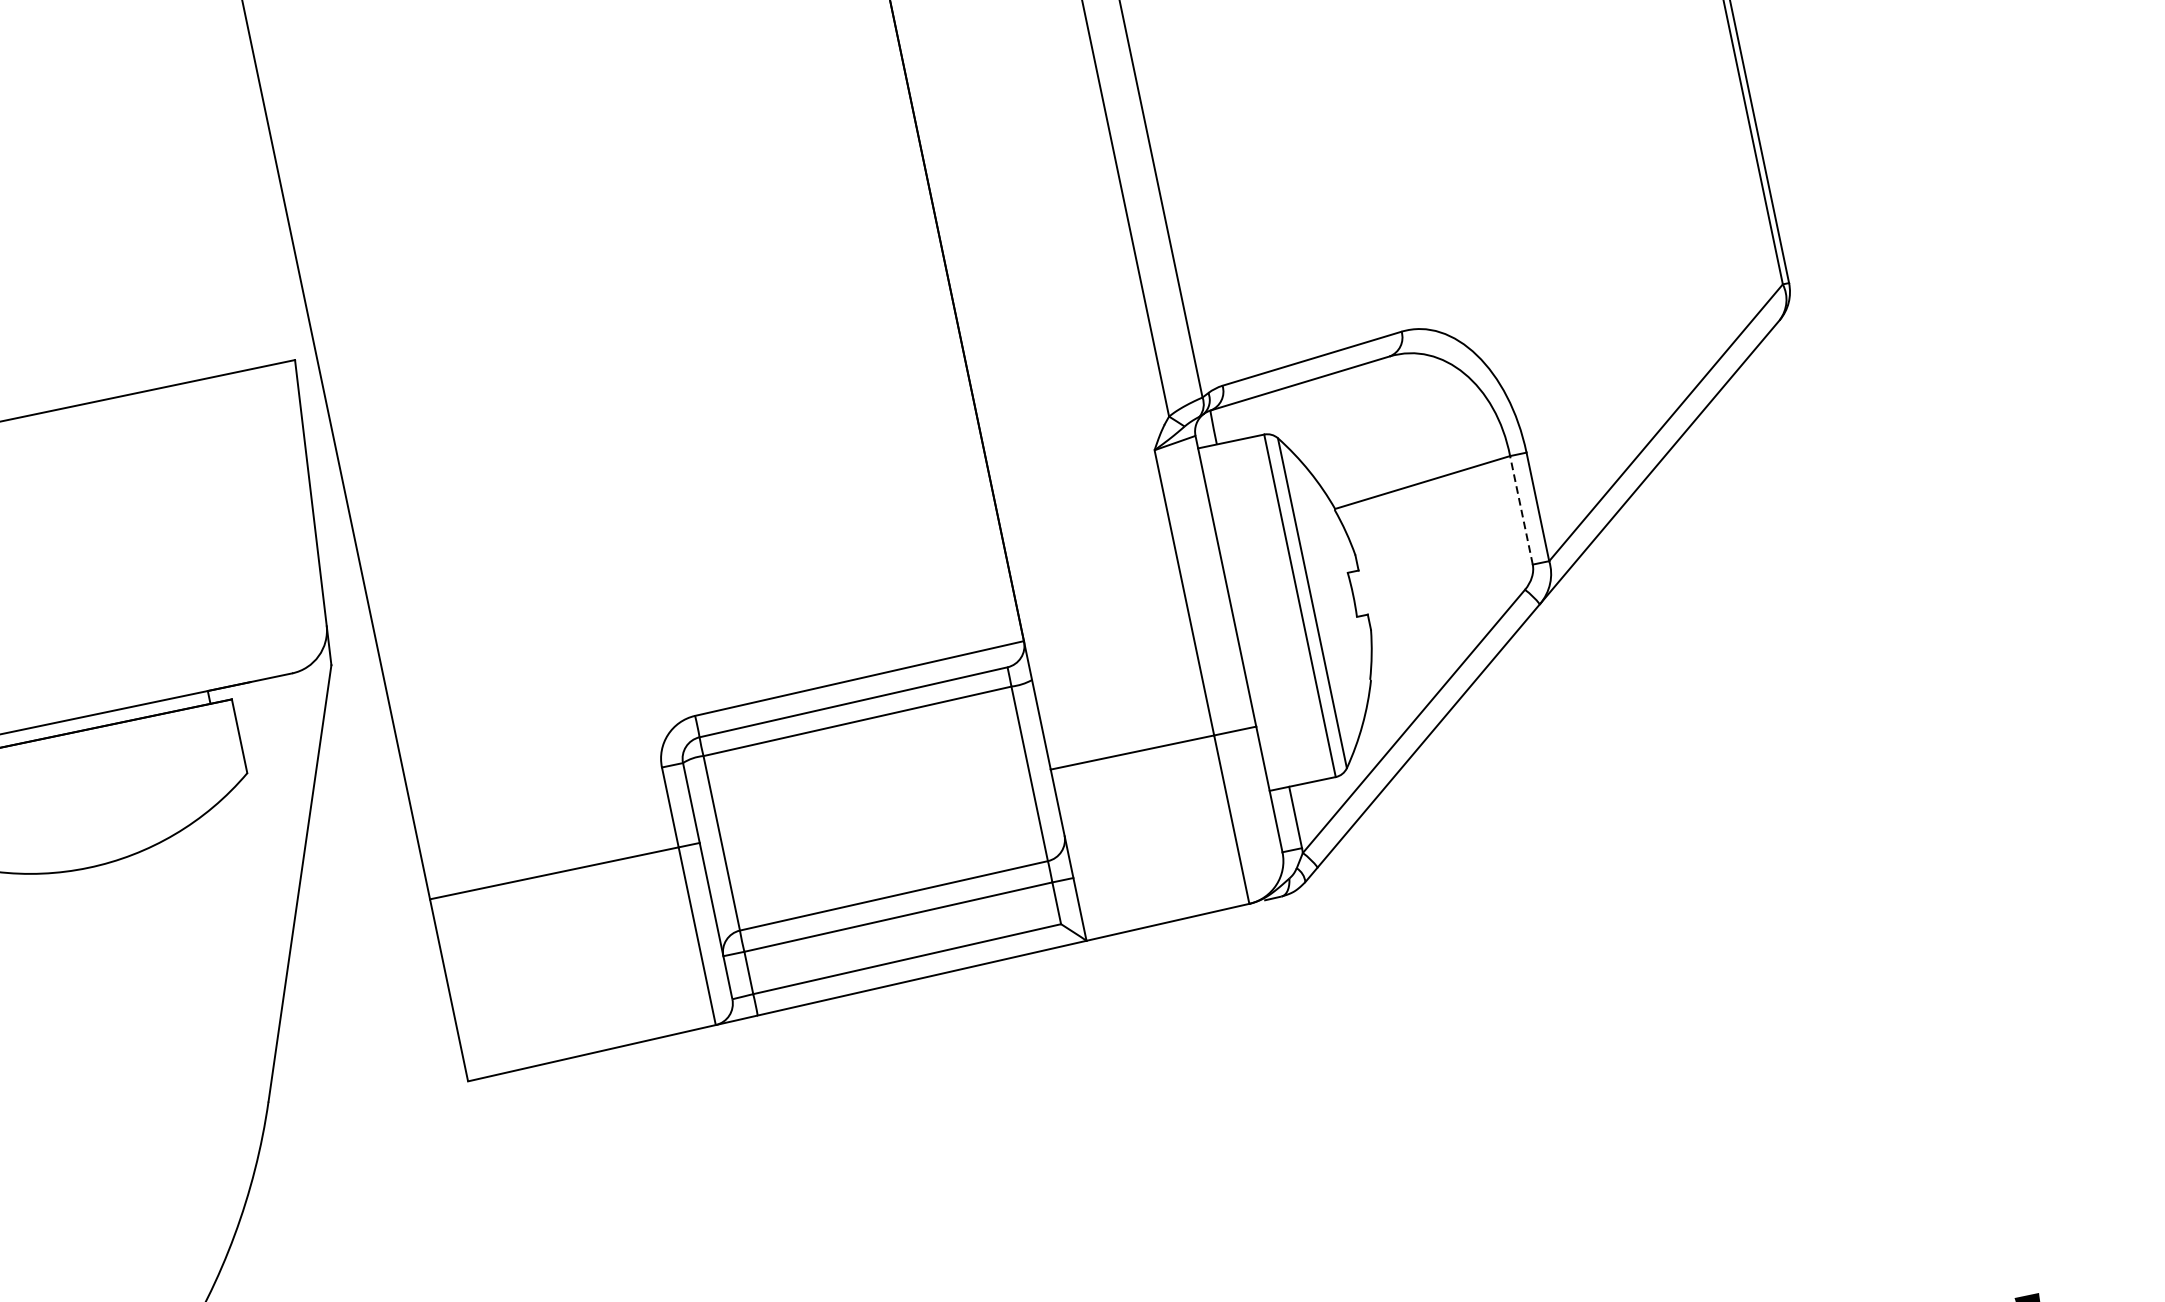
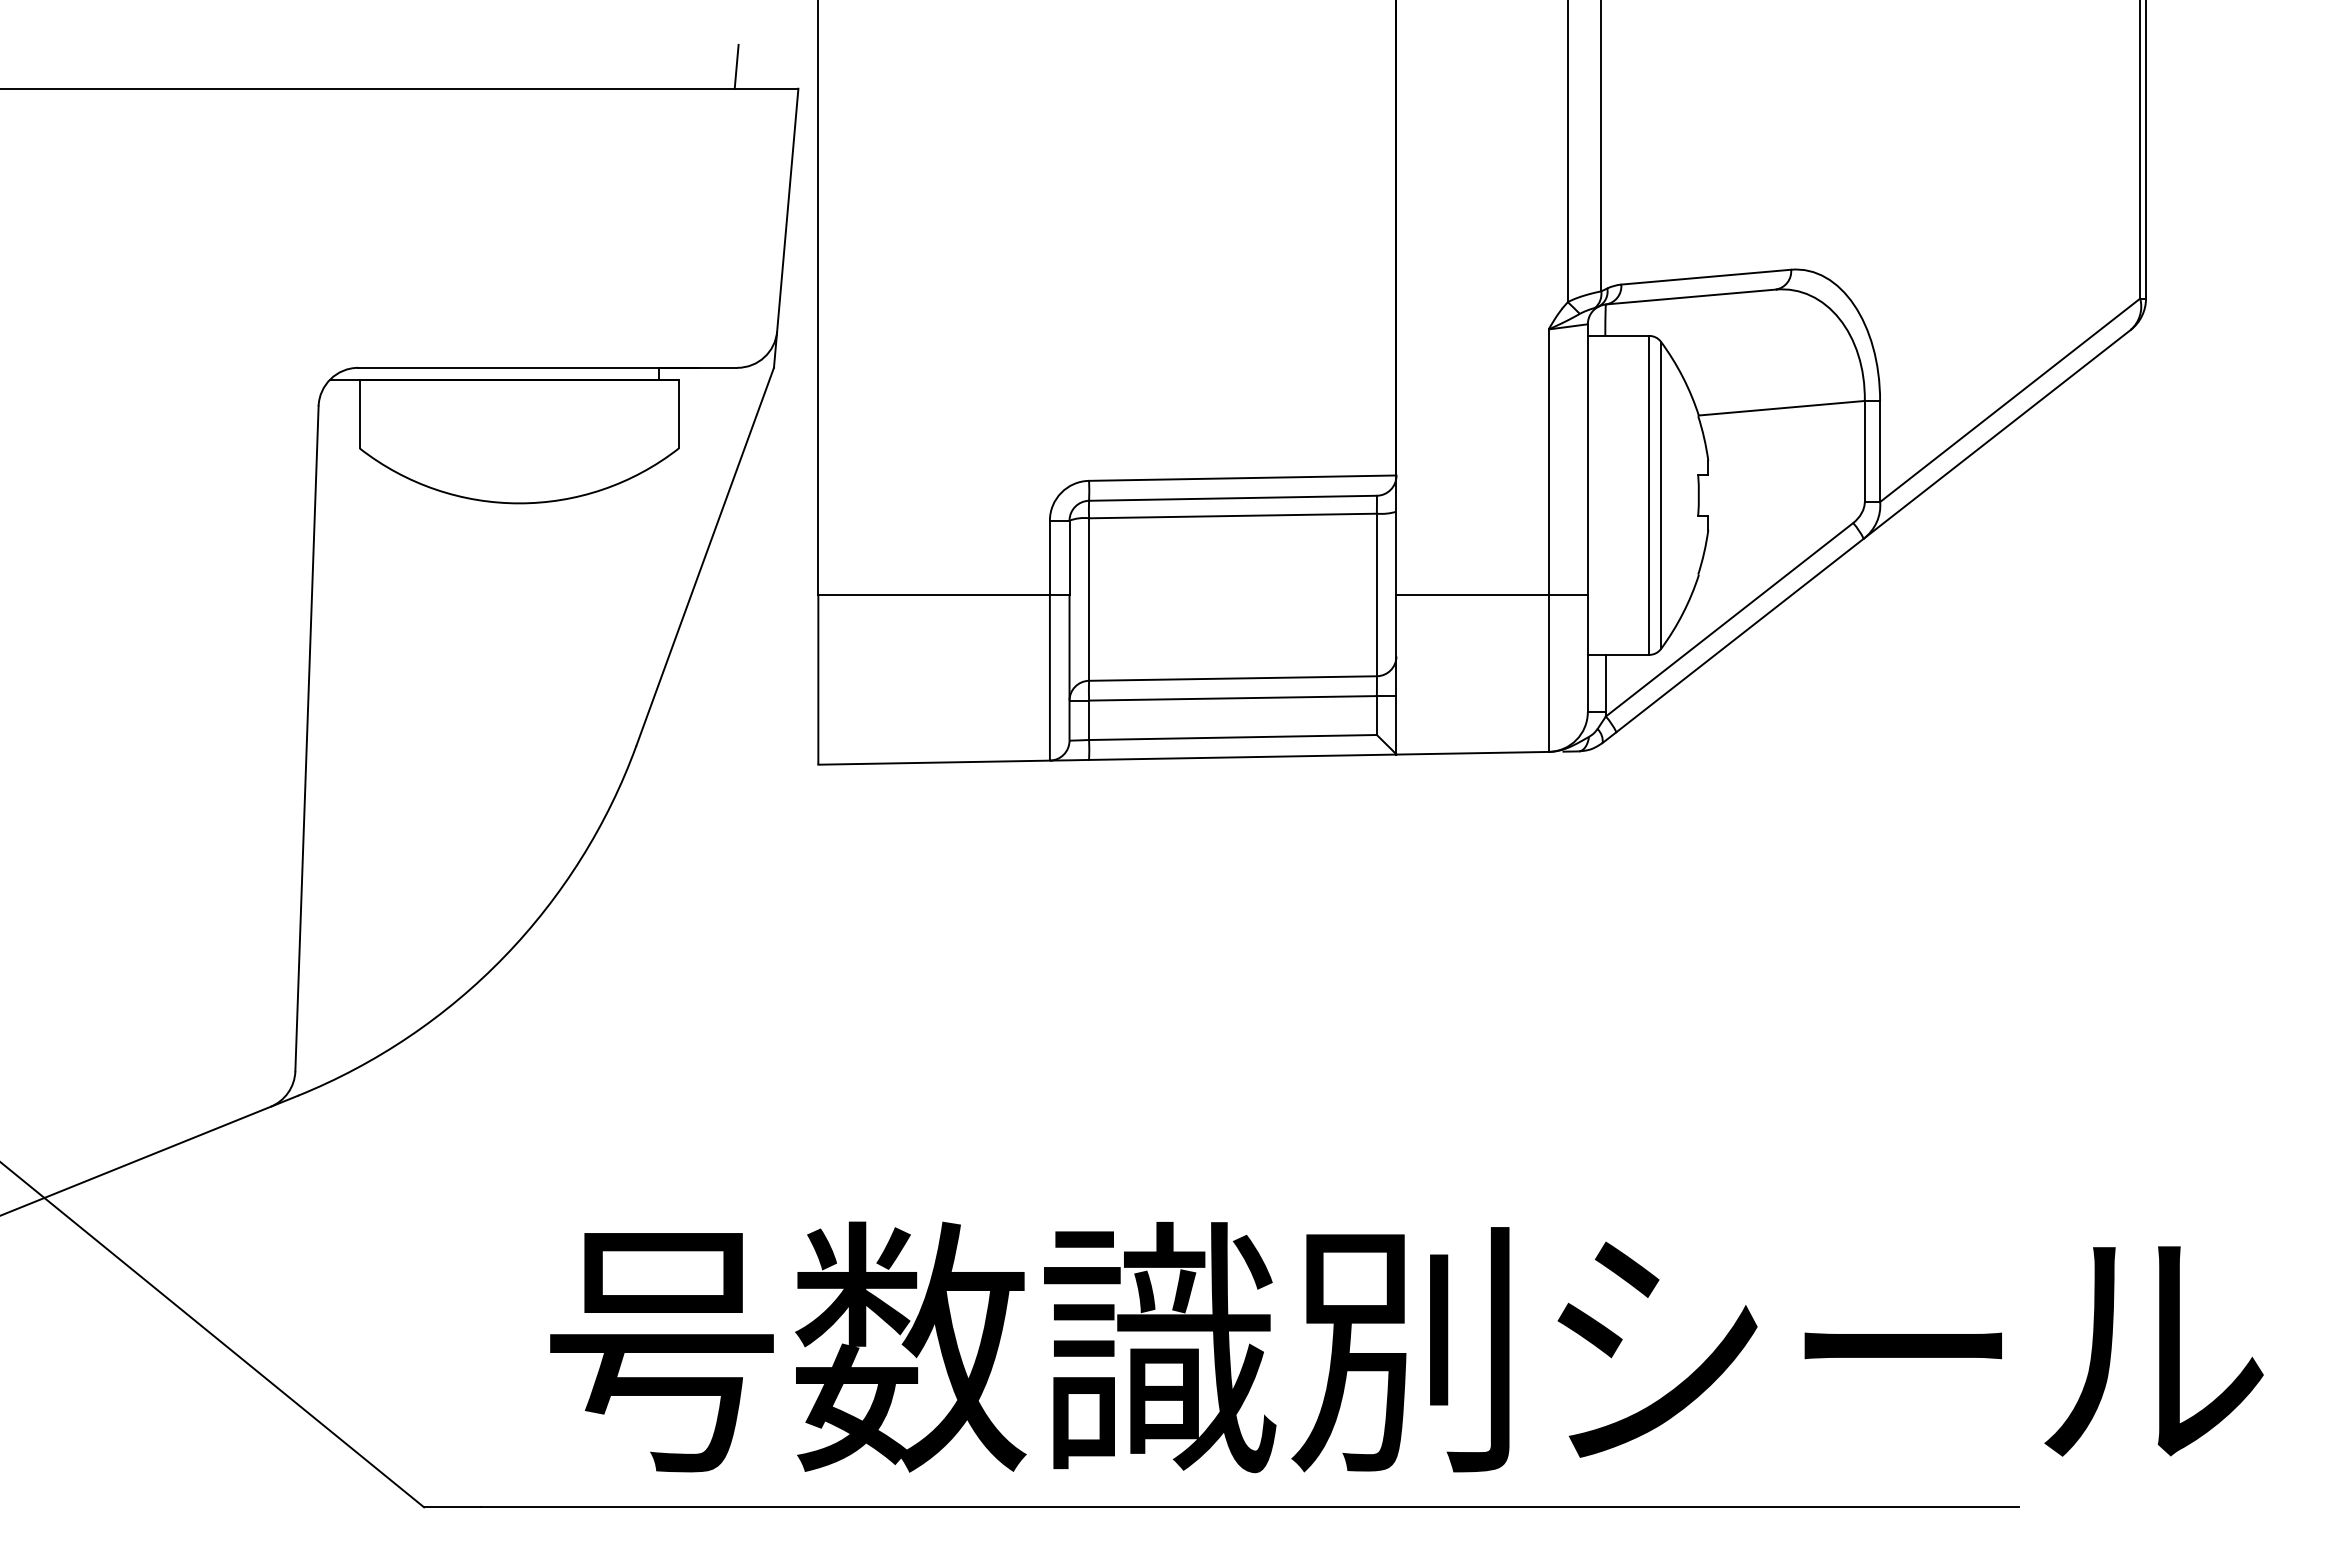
line: (223, 350) -> (736, 66), added
line: (1521, 510) -> (1864, 451), dashed -> solid

